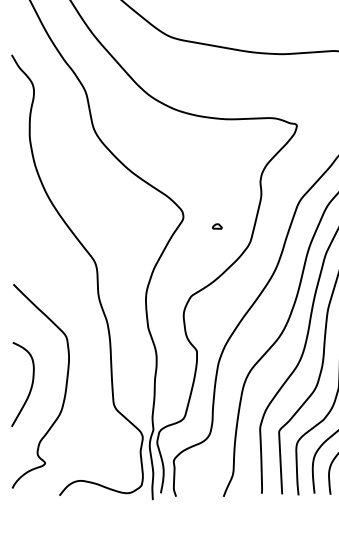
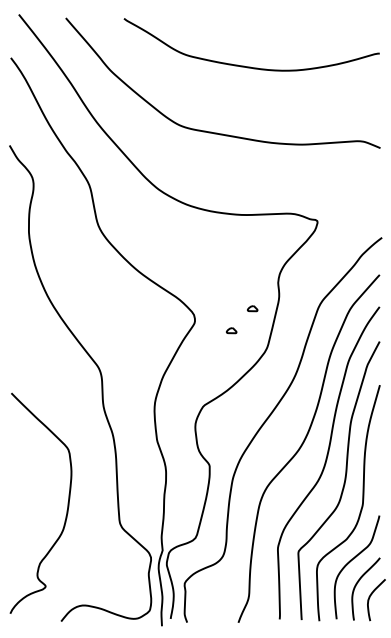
part: (236, 205) -> (252, 308), added
curve: (30, 388) -> (29, 505), removed

